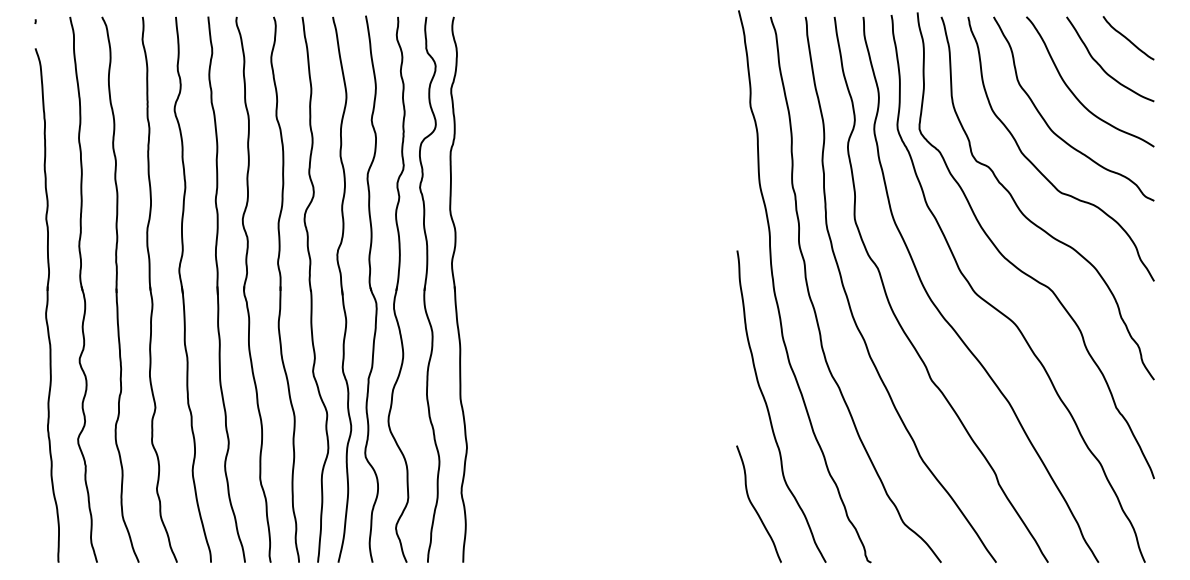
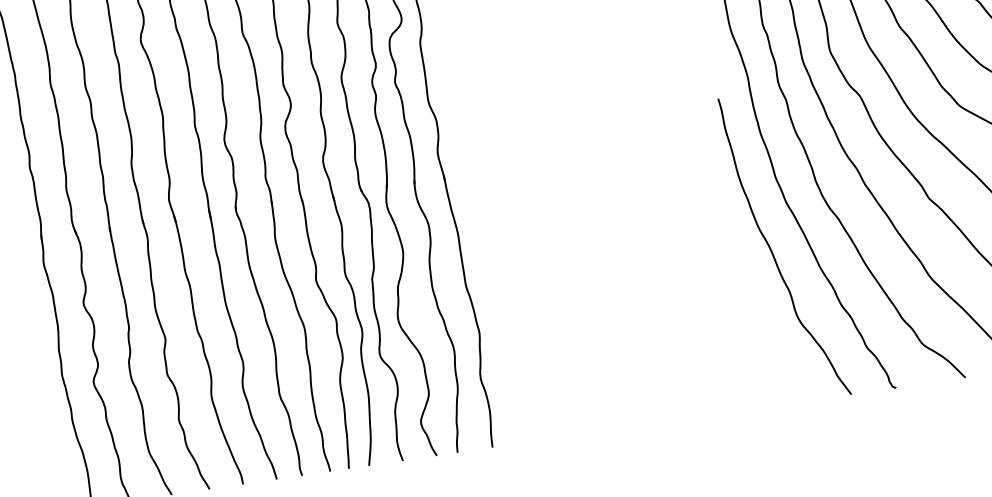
curve: (754, 506) -> (772, 349), removed

